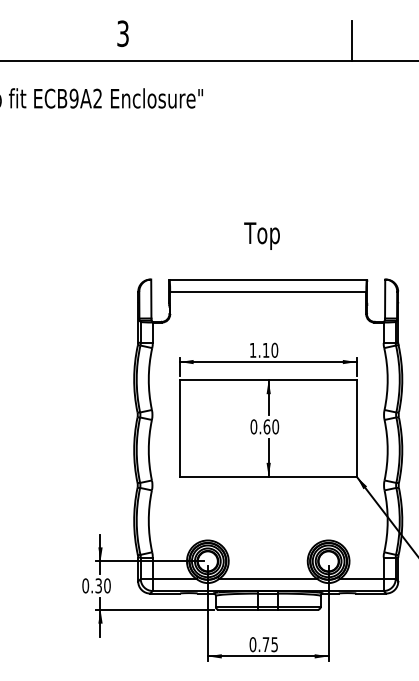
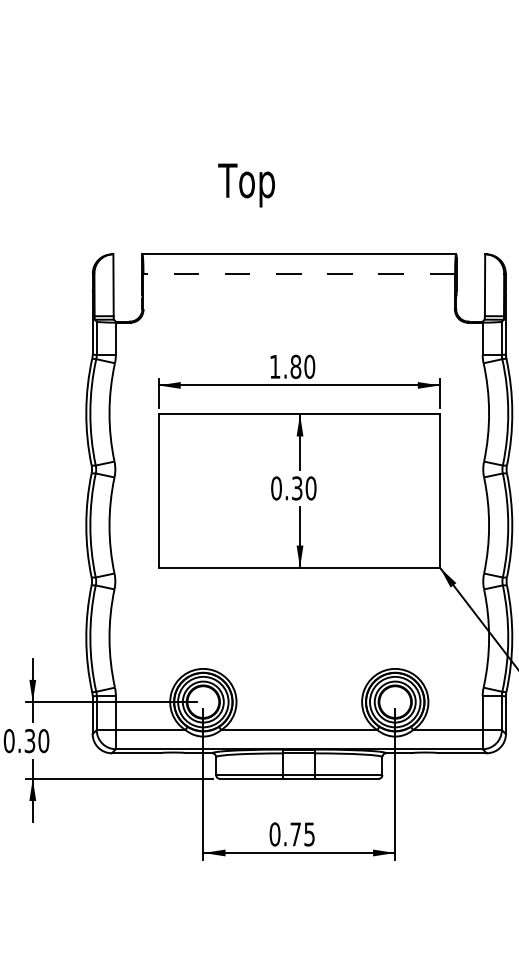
text: (261, 235) -> (245, 184), moved
line: (267, 291) -> (298, 273), solid -> dashed
text: (265, 349) -> (294, 365), 1.10 -> 1.80
text: (266, 426) -> (296, 487), 0.60 -> 0.30

